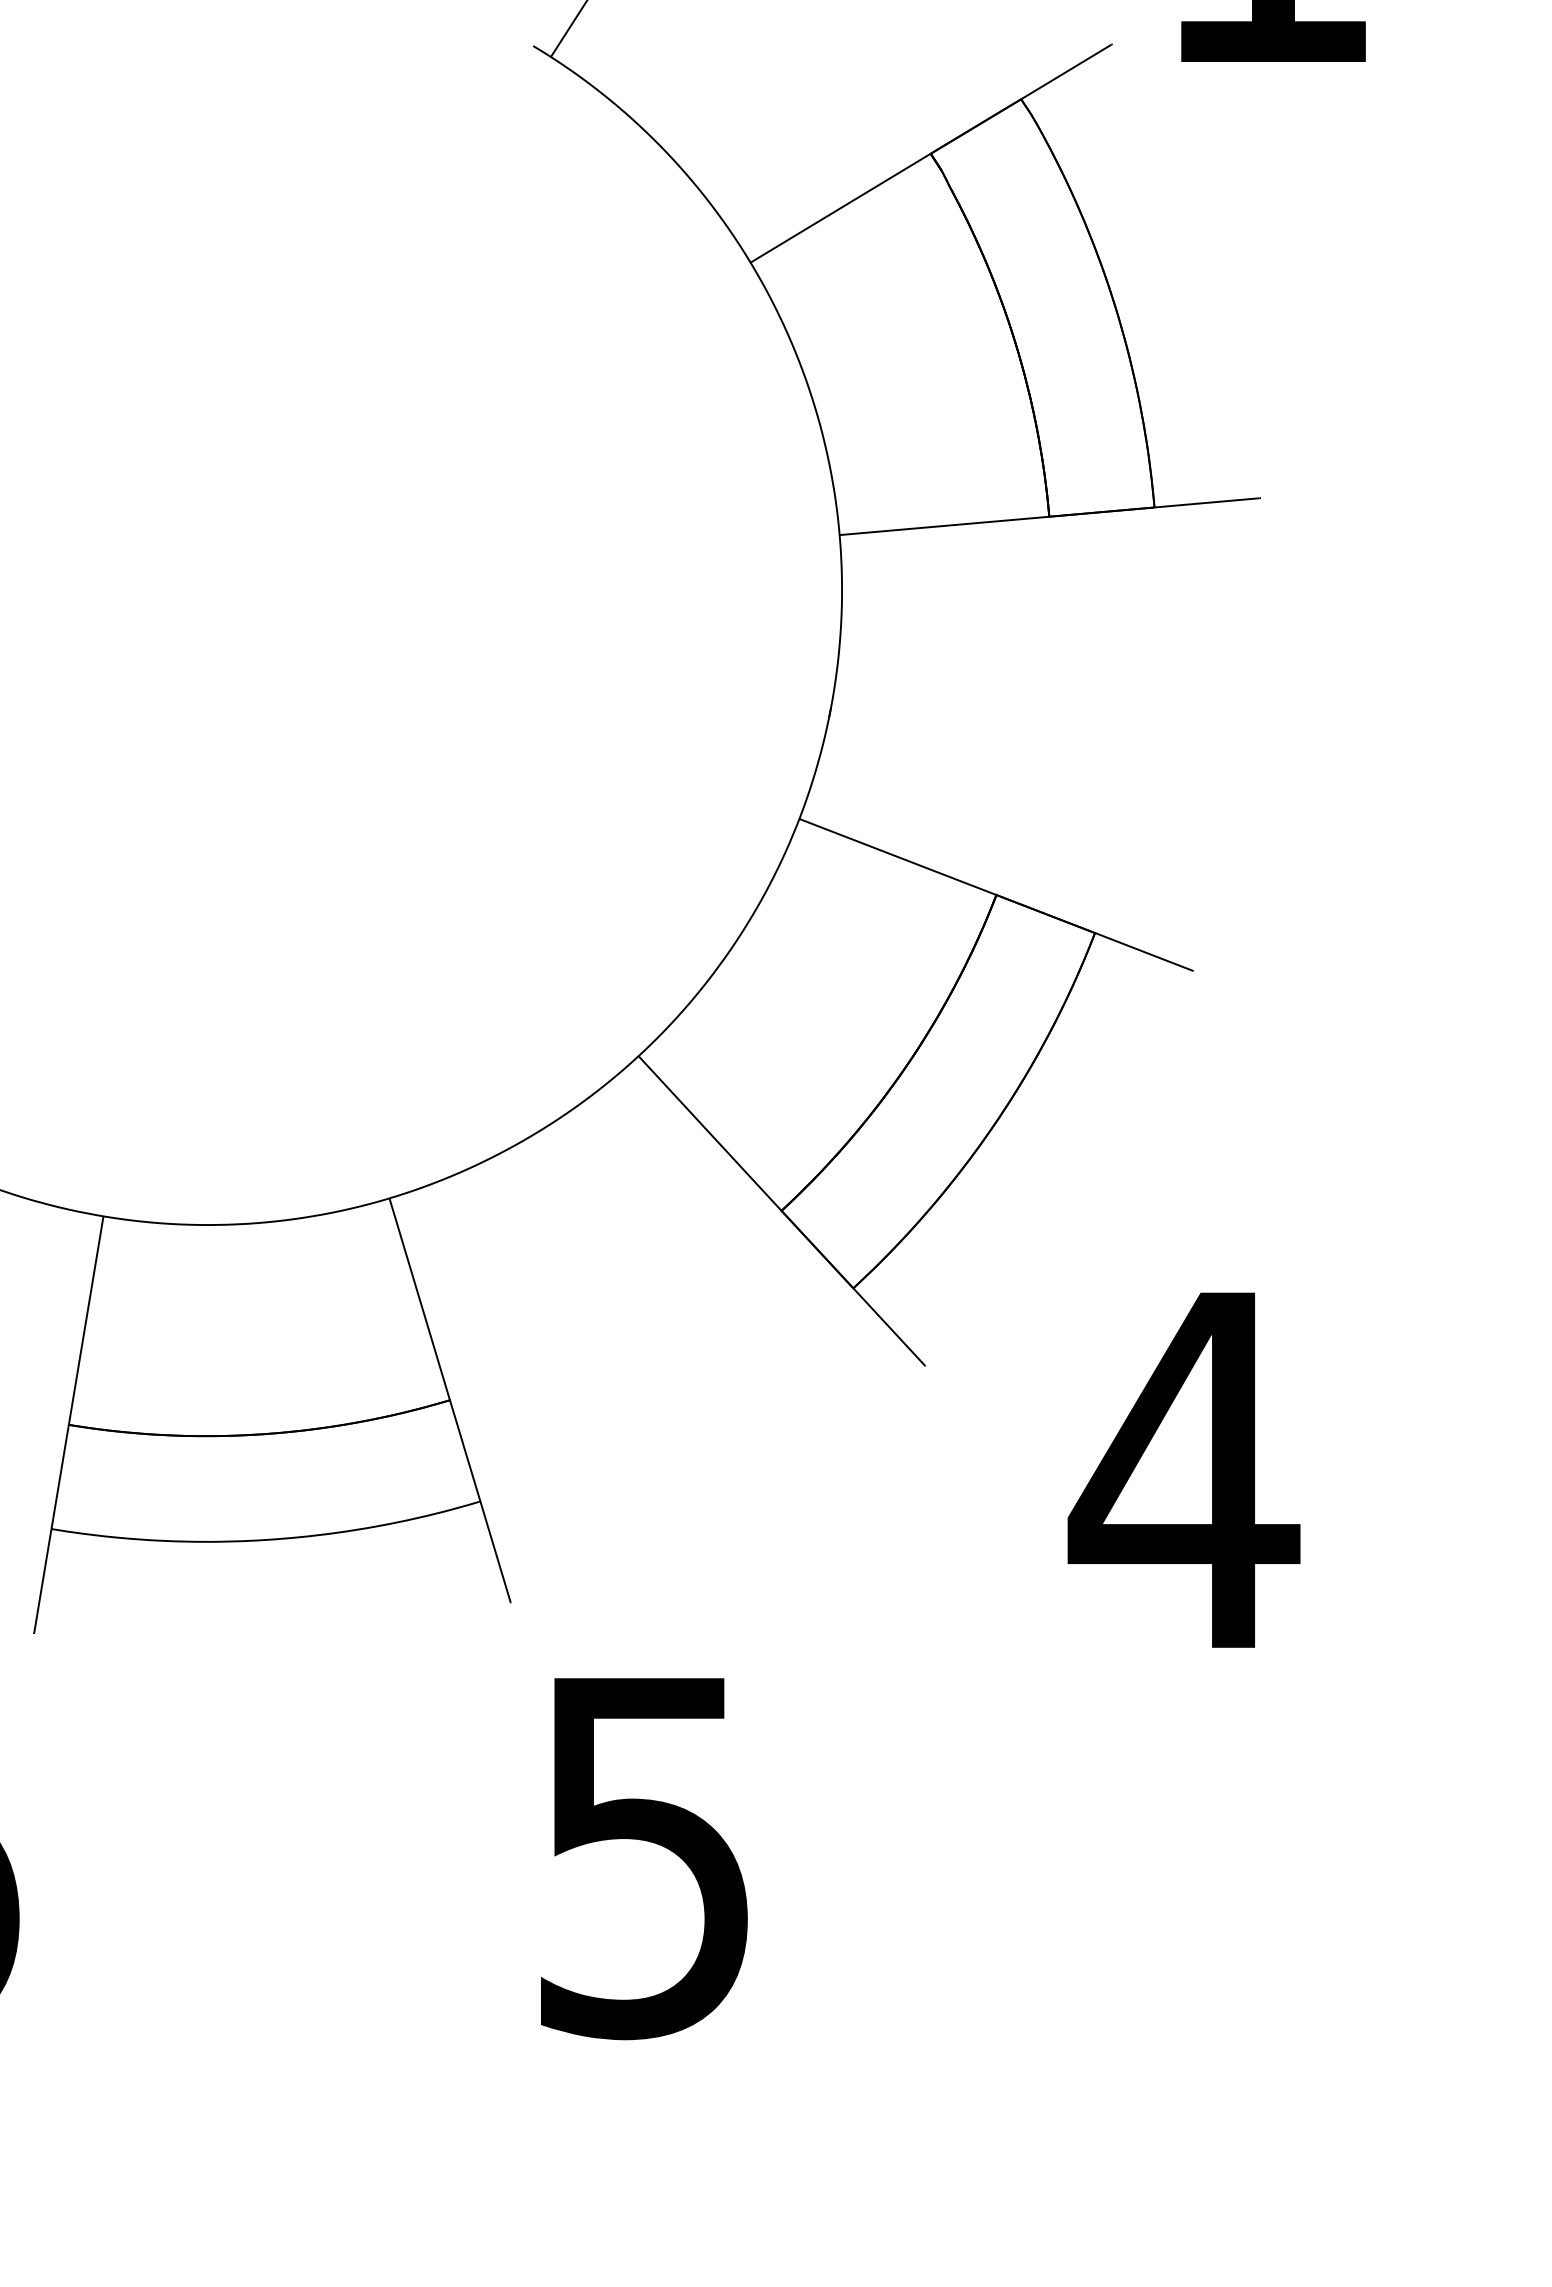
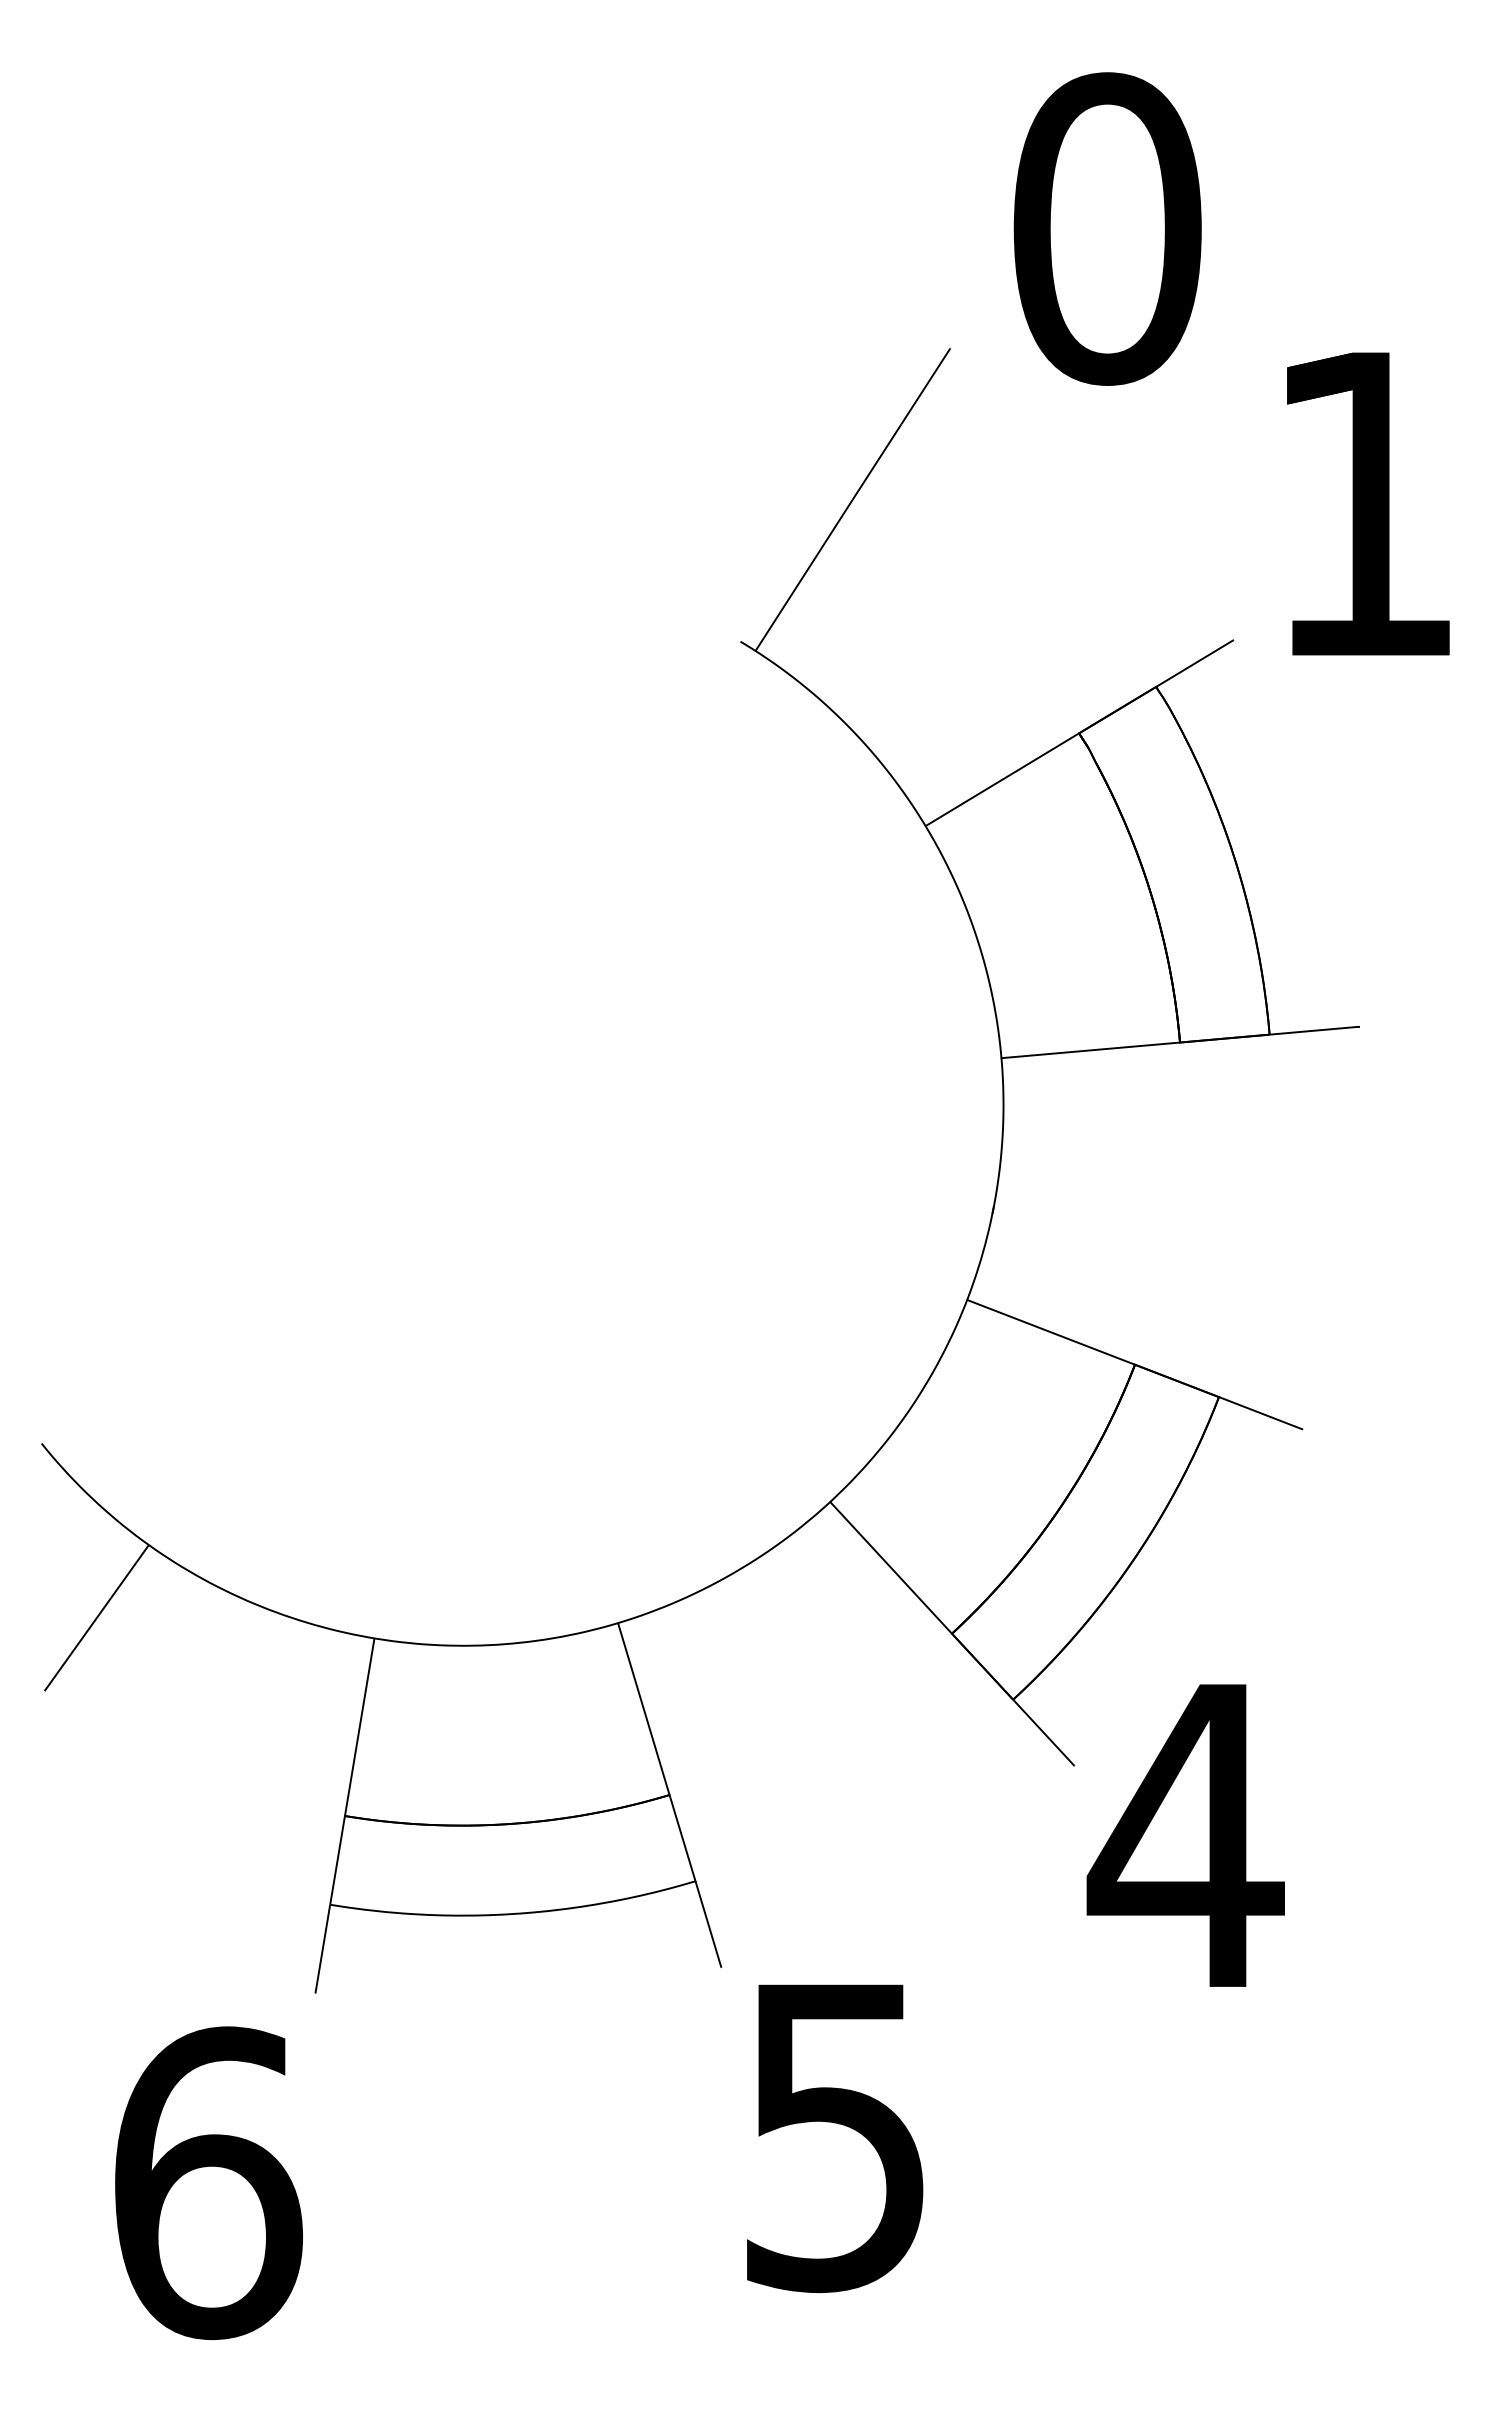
text: (1183, 1470) -> (1185, 1835), moved
text: (644, 1858) -> (835, 2138), moved

